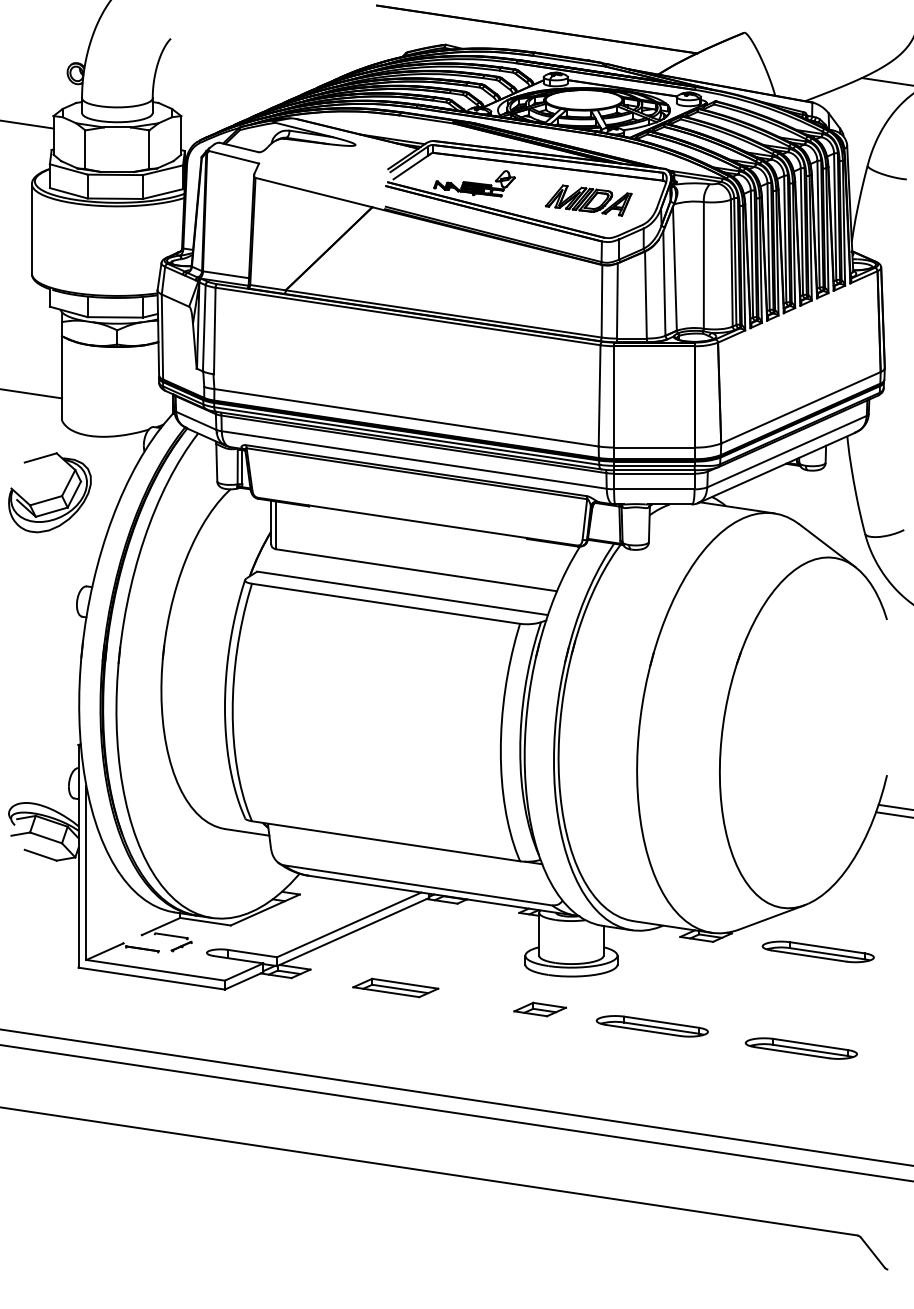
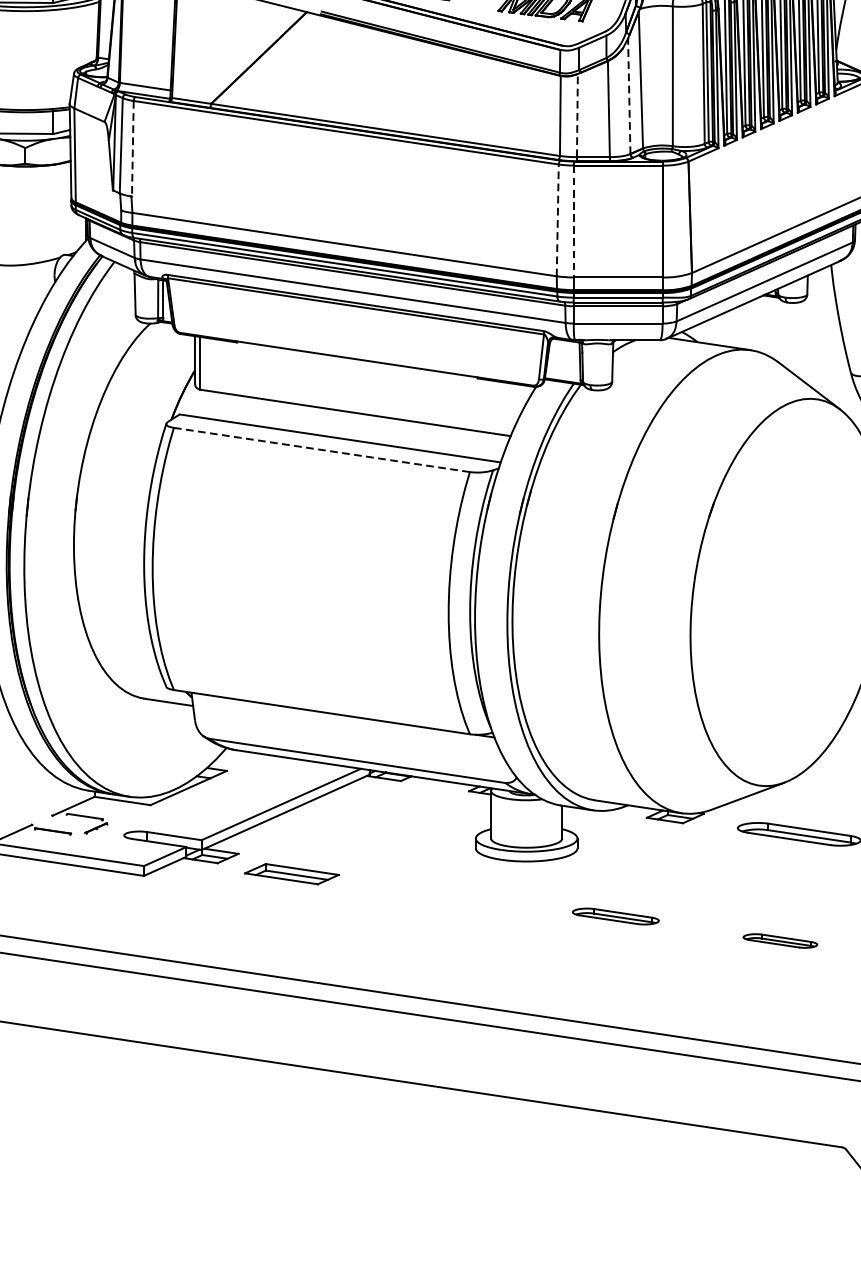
line: (664, 283) -> (629, 96), solid -> dashed
line: (617, 300) -> (577, 115), solid -> dashed
line: (214, 331) -> (132, 149), solid -> dashed
line: (599, 395) -> (557, 219), solid -> dashed
line: (614, 396) -> (574, 221), solid -> dashed
line: (386, 603) -> (322, 449), solid -> dashed
part: (395, 987) -> (291, 873), moved
part: (539, 1009) -> (491, 897), removed
part: (651, 1026) -> (615, 916), size x0.7
part: (800, 1048) -> (779, 940), size x0.6

